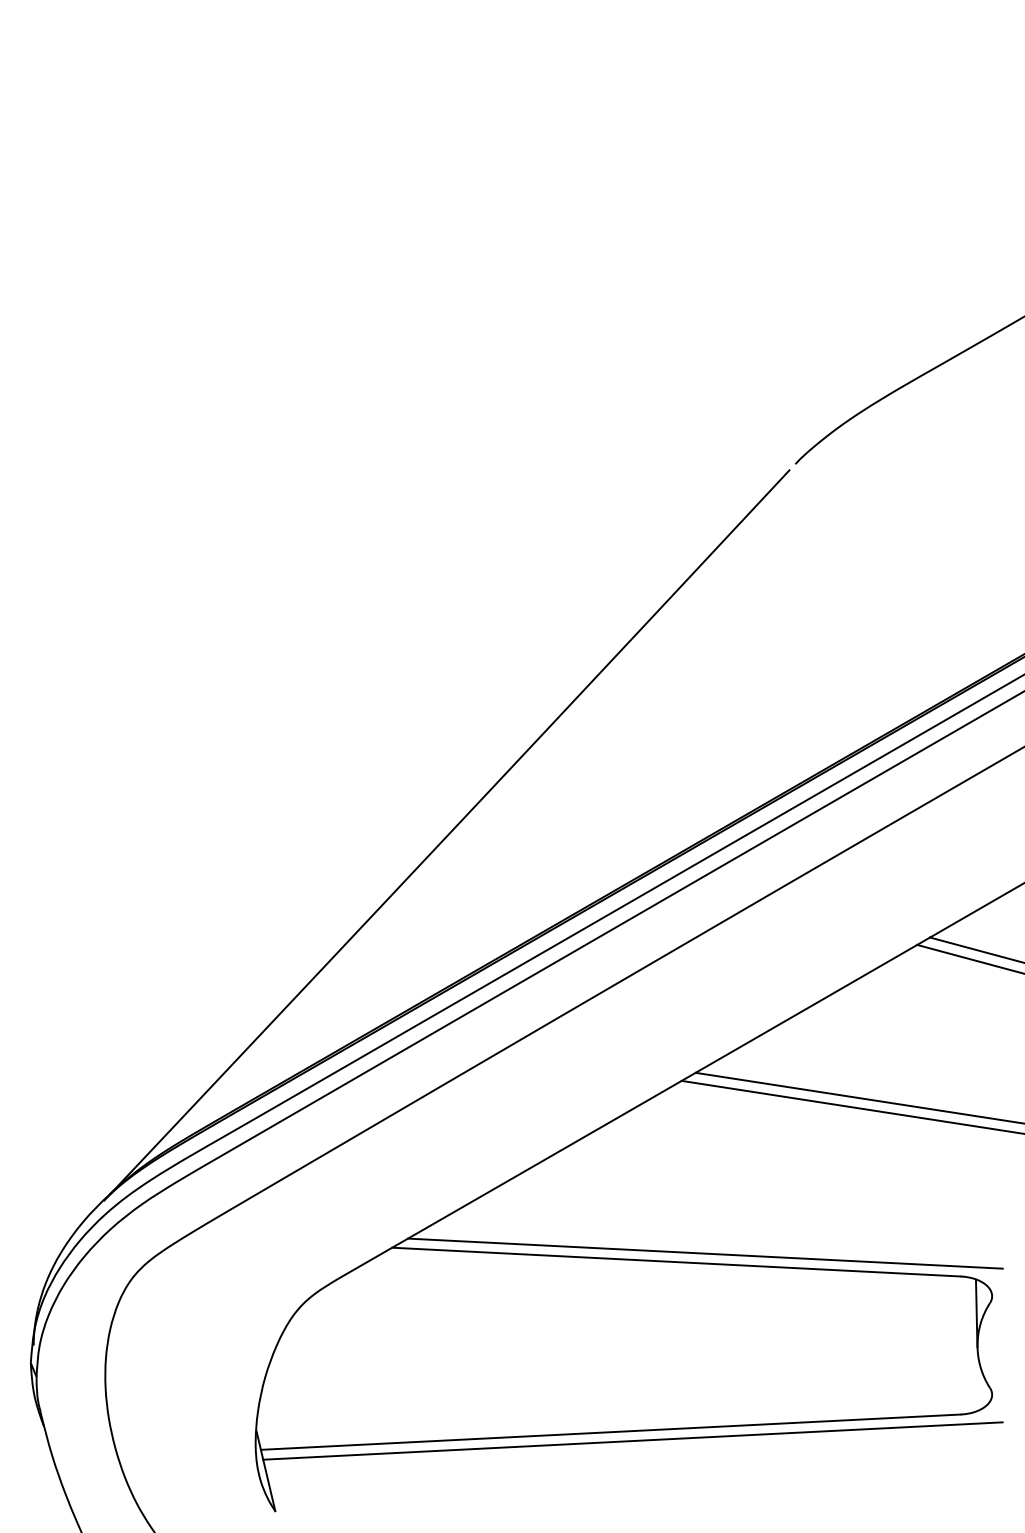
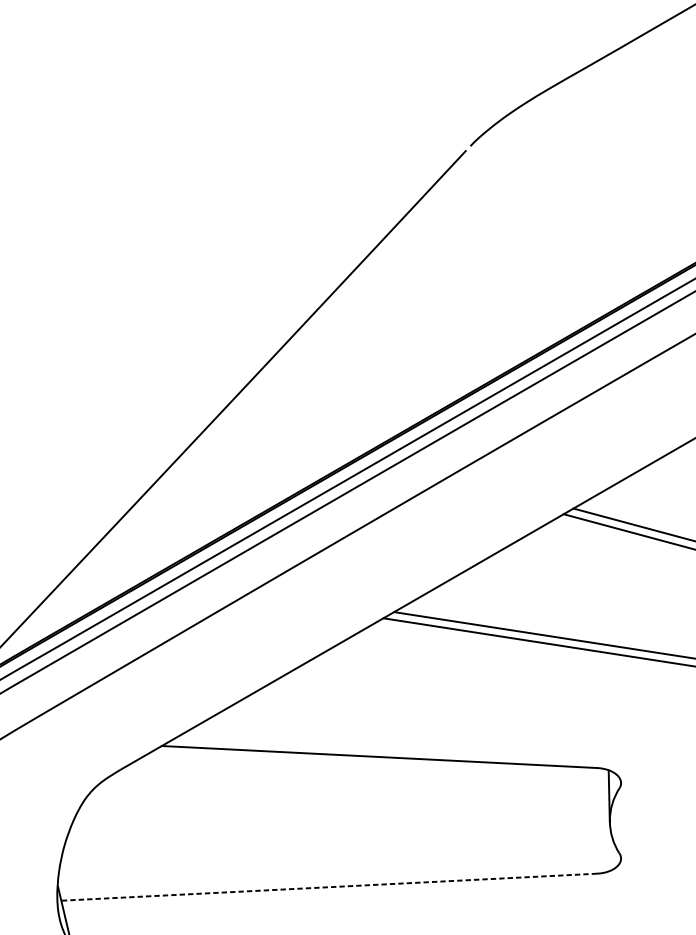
line: (705, 1253) -> (401, 750), removed
line: (610, 1432) -> (328, 887), solid -> dashed
line: (632, 1440) -> (345, 893), removed

